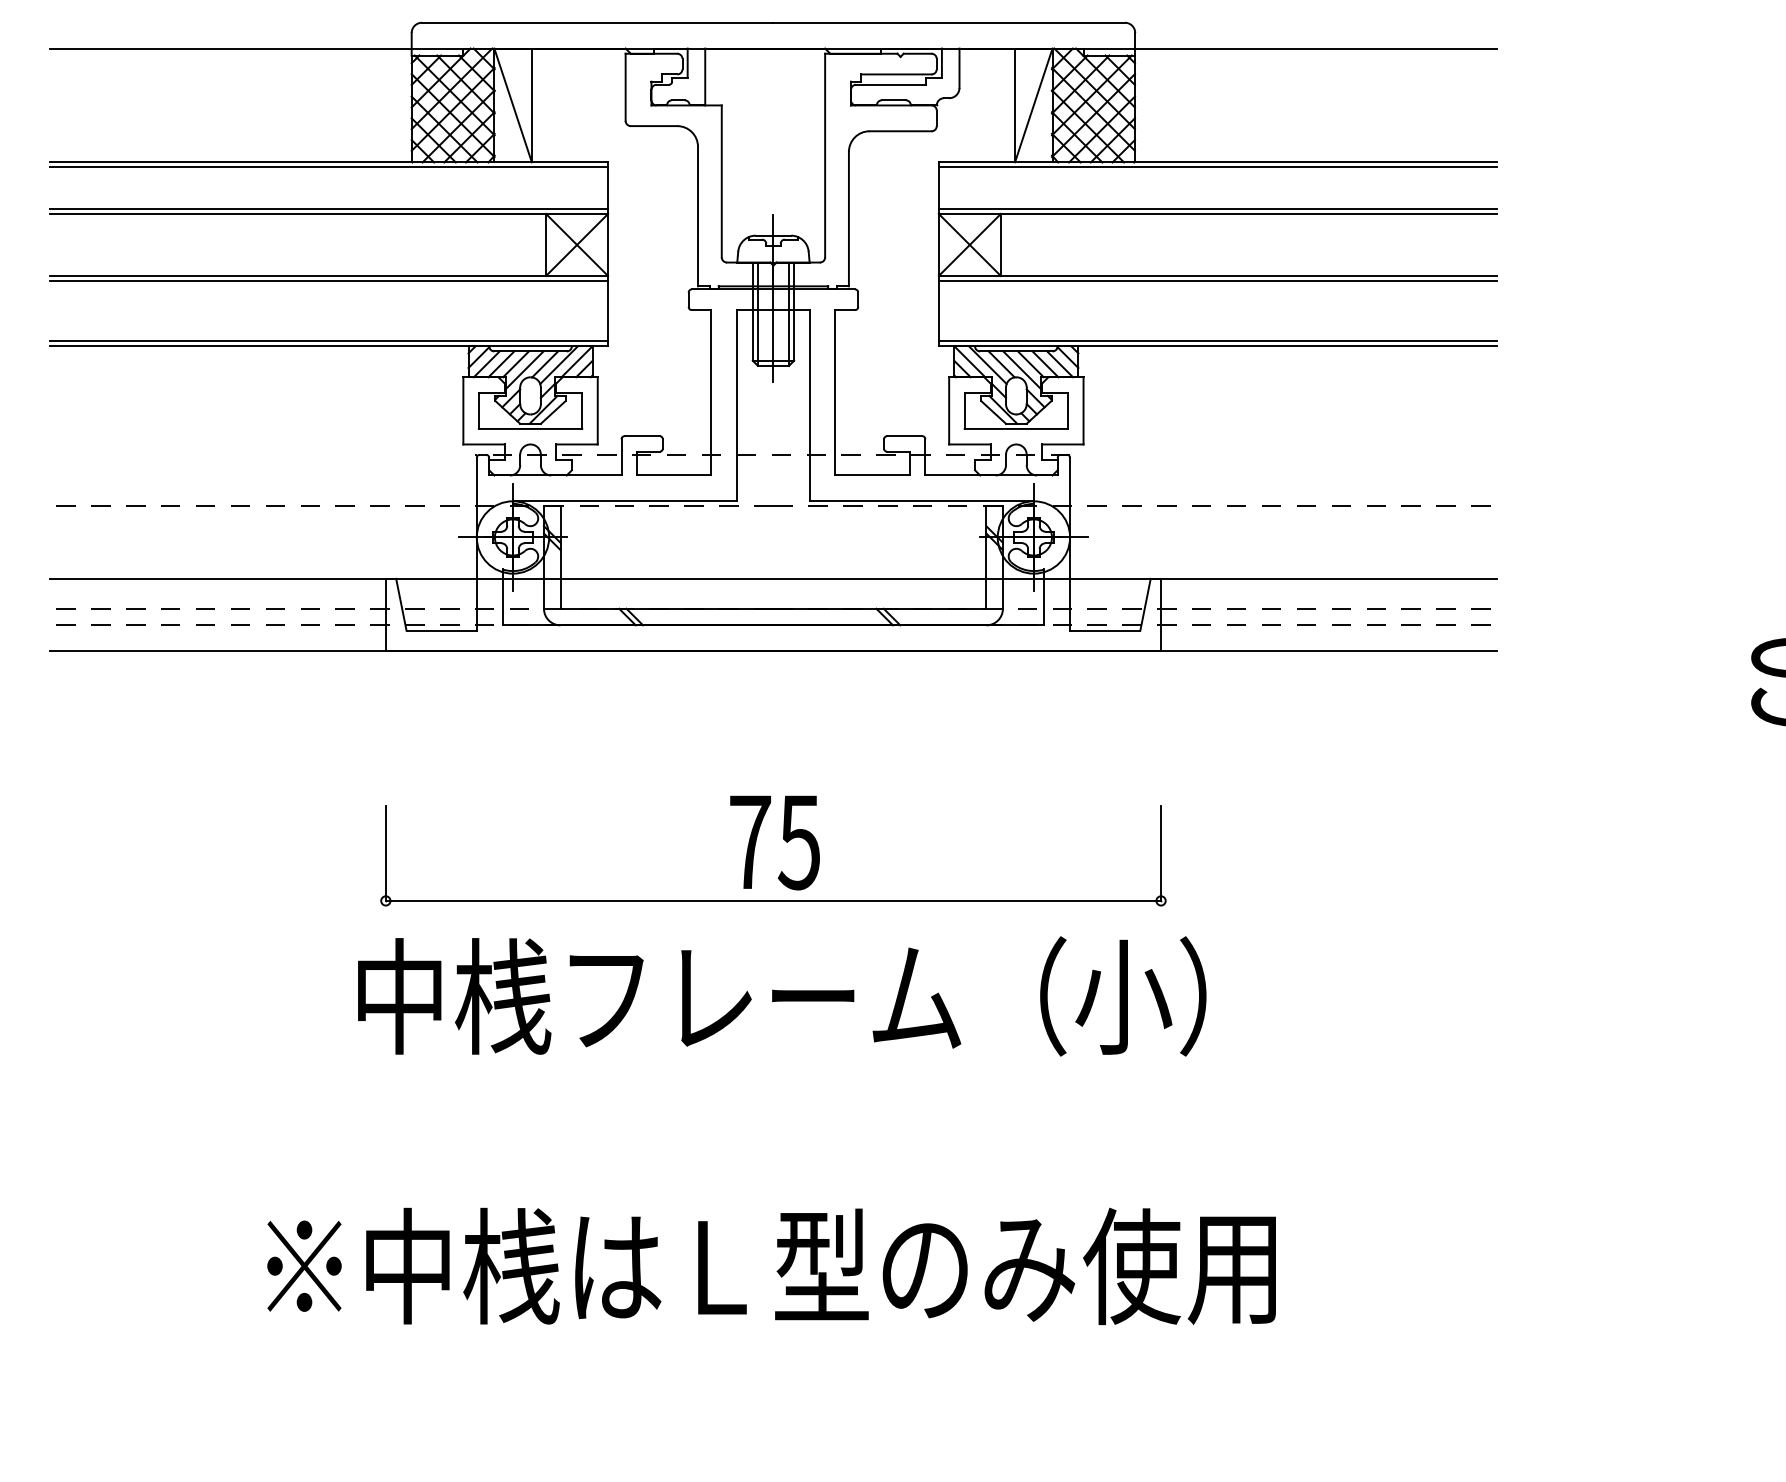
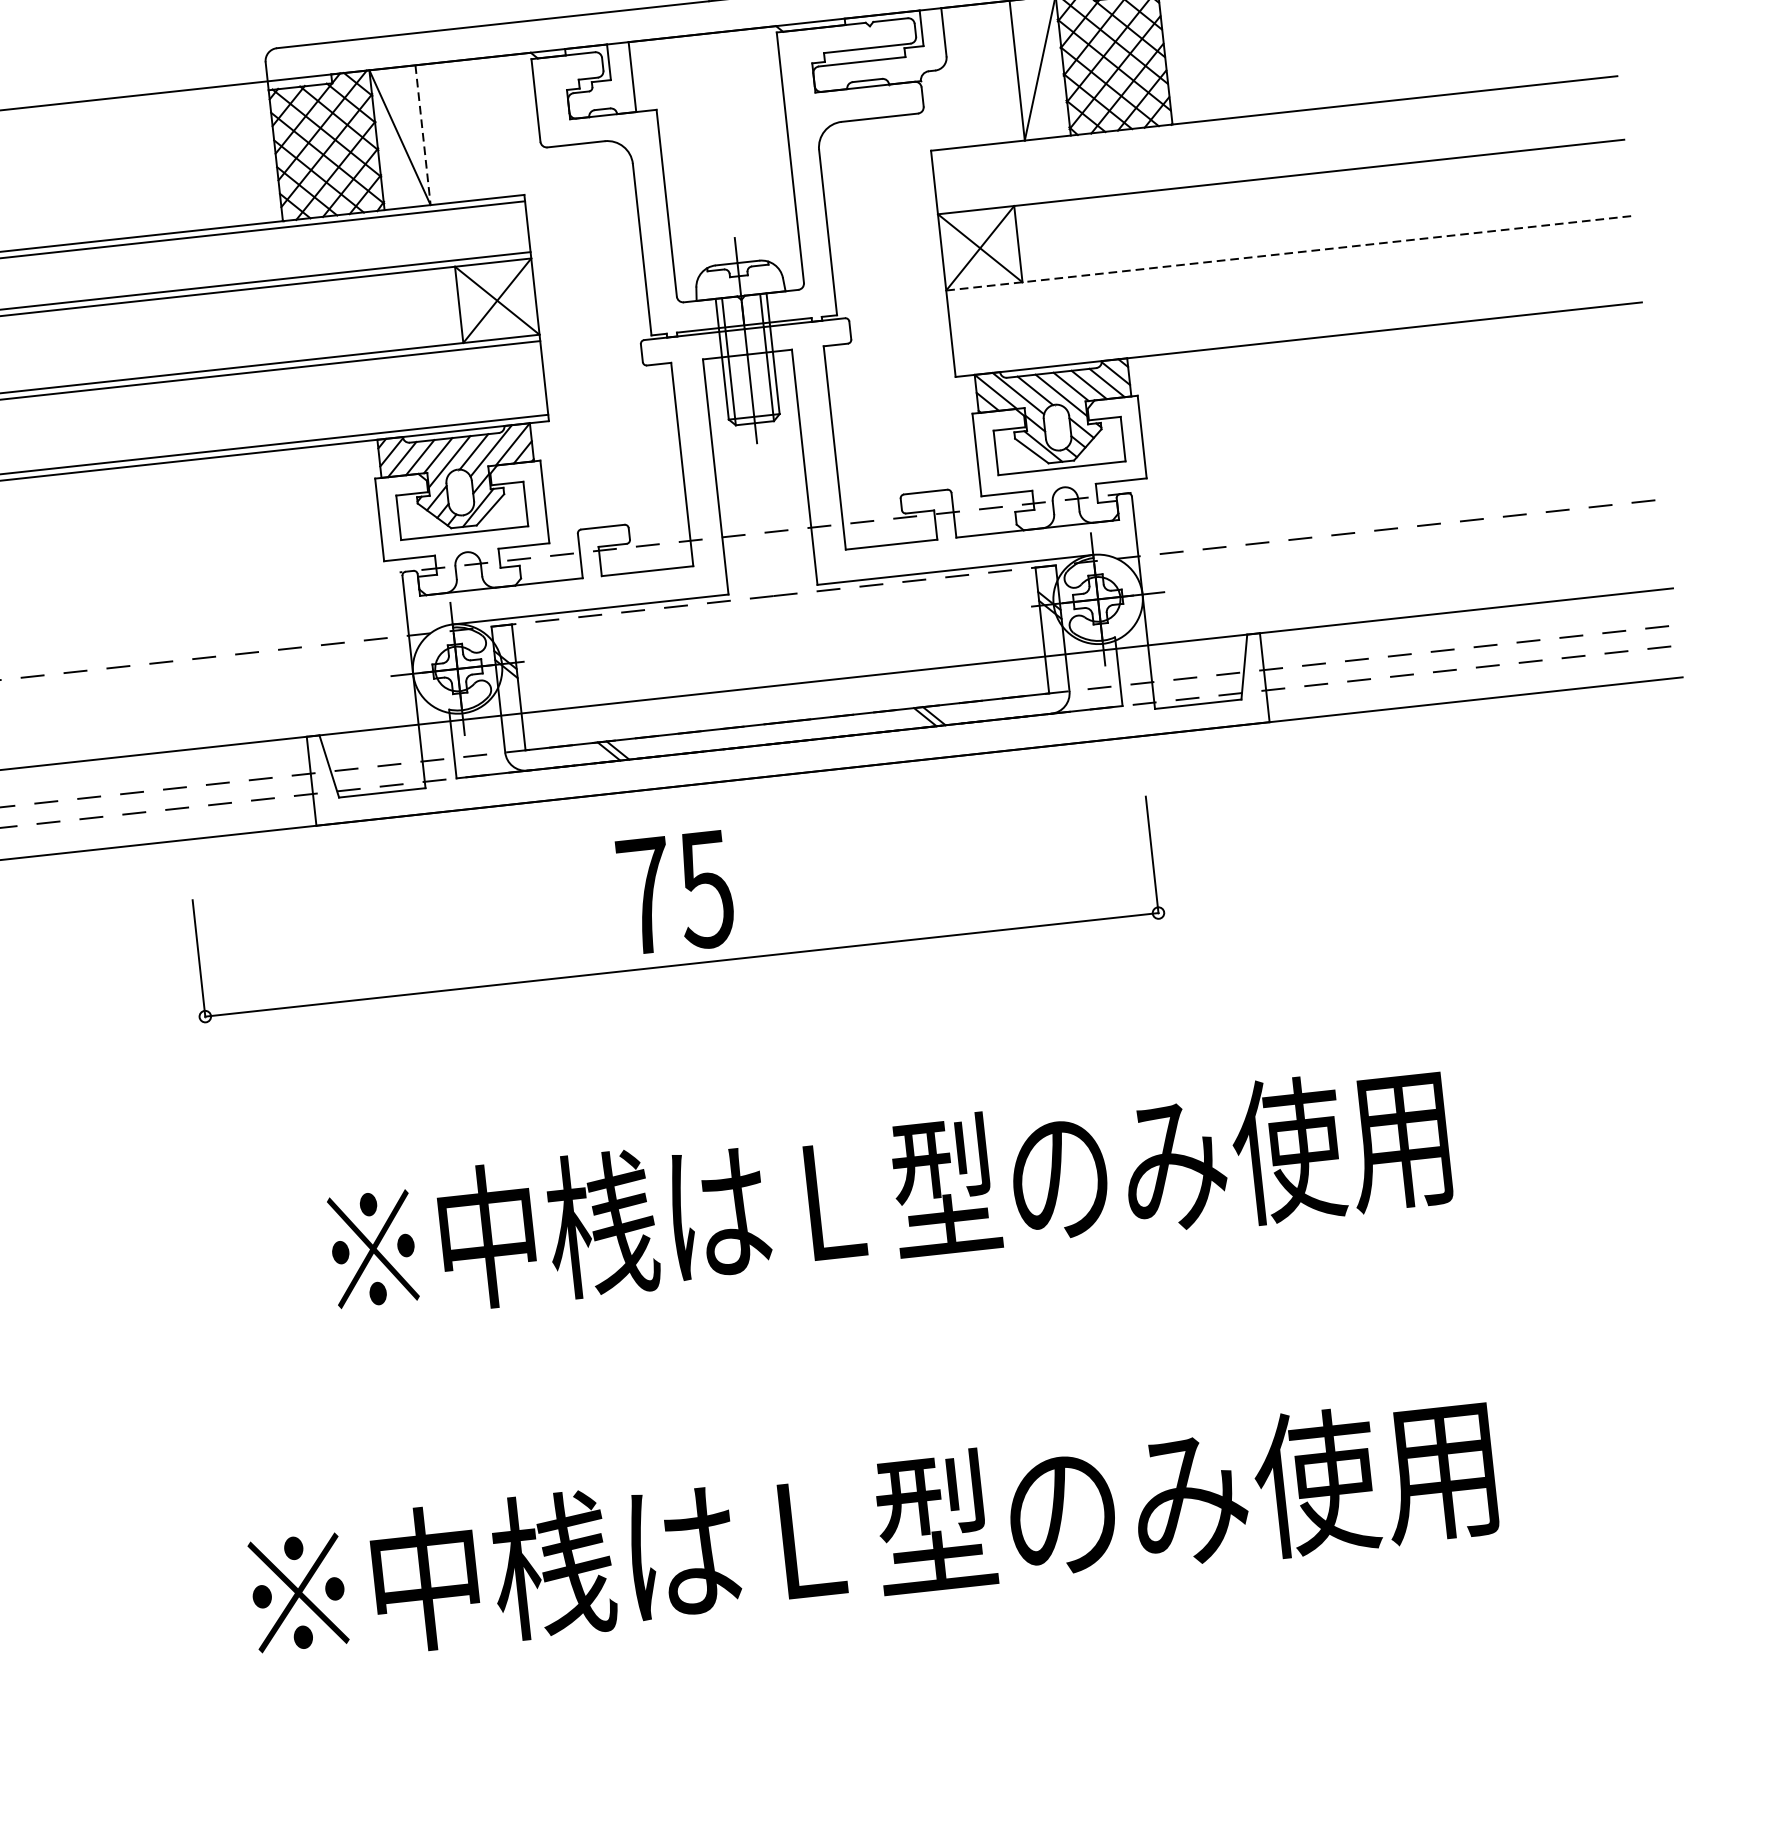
line: (531, 105) -> (422, 135), solid -> dashed
line: (1217, 167) -> (1274, 119), removed
line: (1217, 208) -> (1279, 170), removed
line: (1218, 275) -> (1290, 252), solid -> dashed
line: (1217, 281) -> (1289, 260), removed
line: (1217, 341) -> (1297, 333), removed
part: (783, 839) -> (686, 887), moved
text: (812, 996) -> (887, 1193), 中桟フレーム（小） -> ※中桟はＬ型のみ使用

